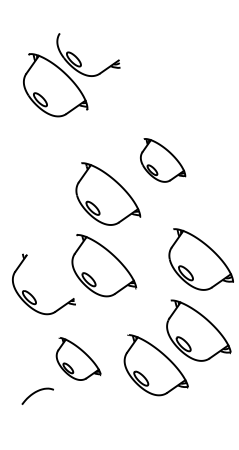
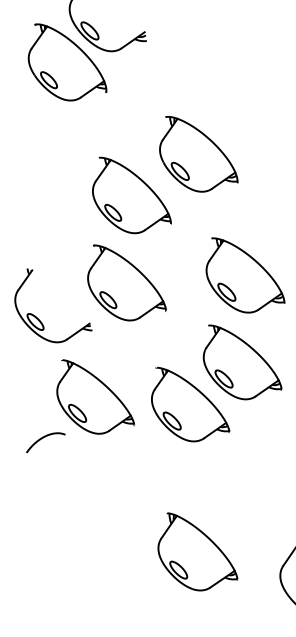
part: (162, 160) -> (198, 154), size x1.43
part: (78, 358) -> (95, 396), size x1.43

